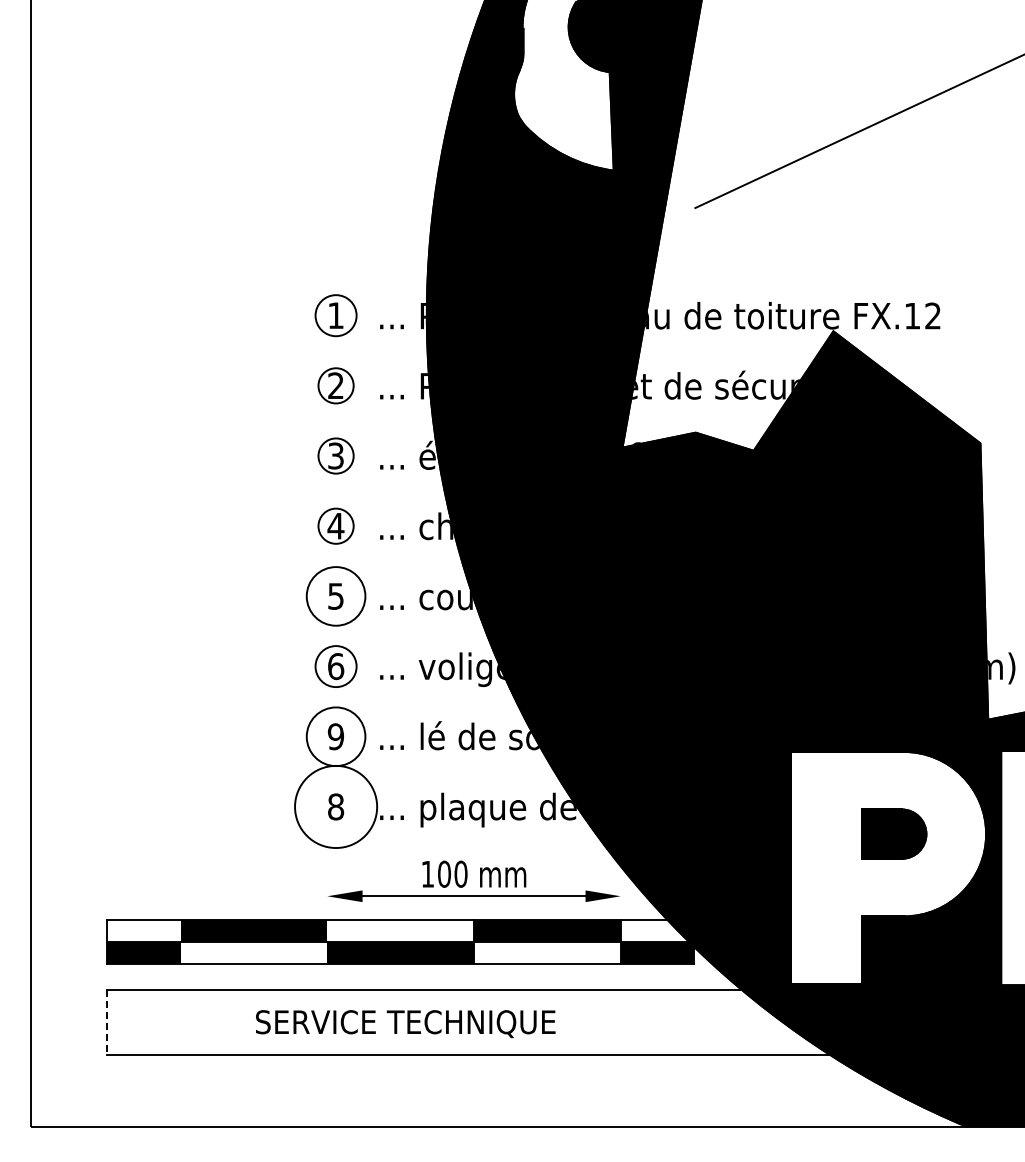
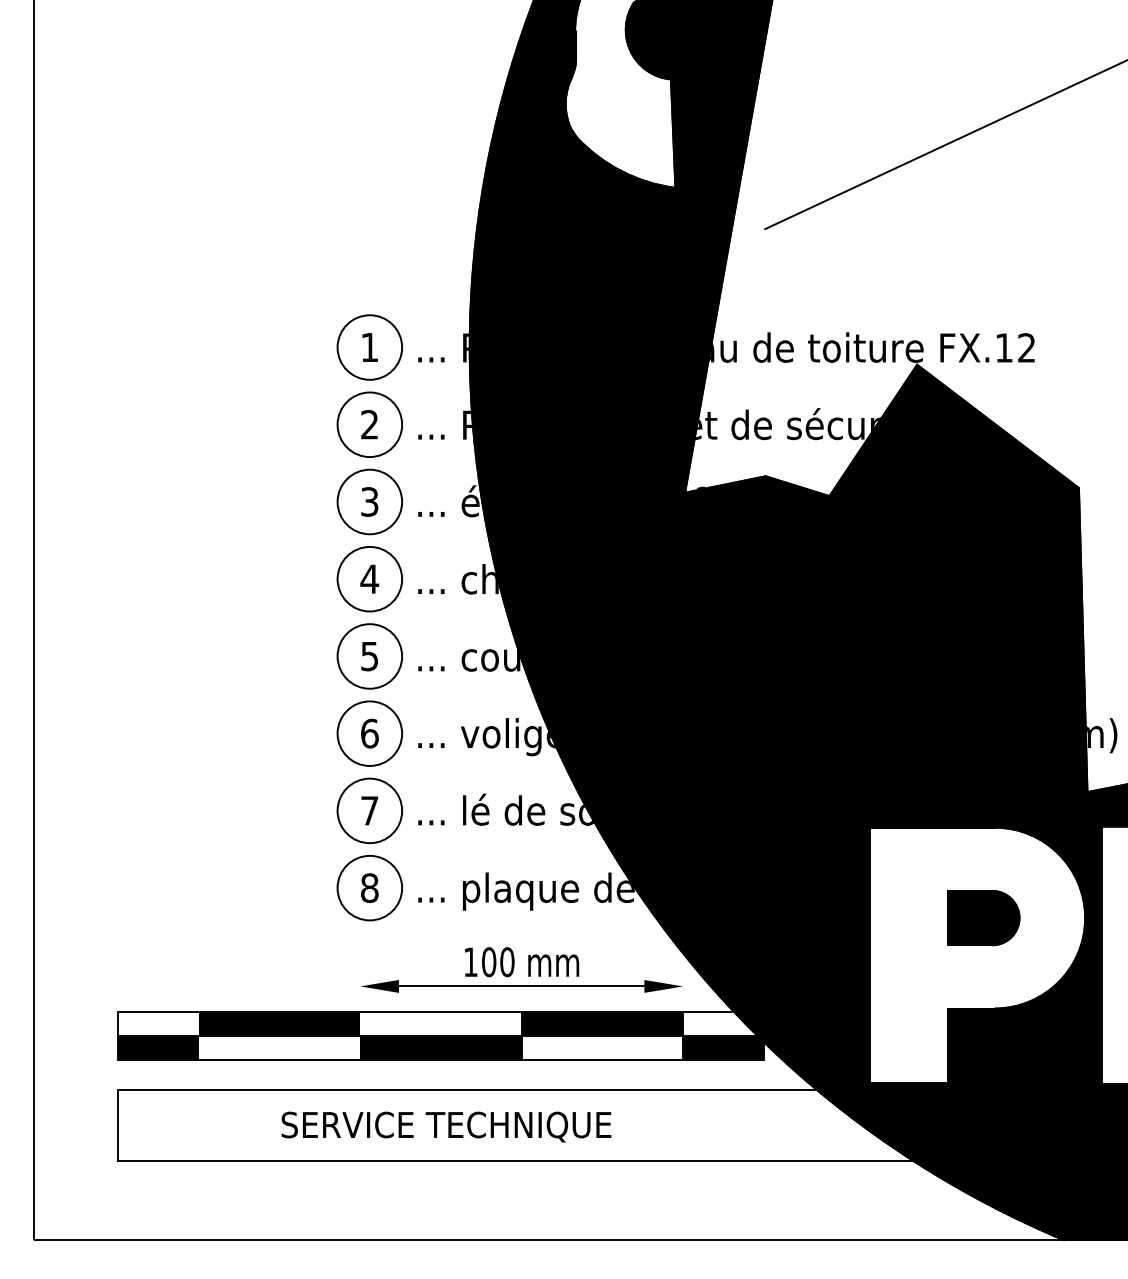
circle: (335, 315) -> (369, 347), size x1.43
circle: (335, 385) -> (369, 424), size x1.67
circle: (335, 455) -> (369, 501), size x1.67
circle: (335, 525) -> (369, 578), size x1.67
circle: (335, 666) -> (369, 733), size x1.43
text: (335, 736) -> (369, 810), 9 -> 7
circle: (335, 806) -> (369, 887), size x0.71
line: (107, 1022) -> (118, 1125), dashed -> solid

